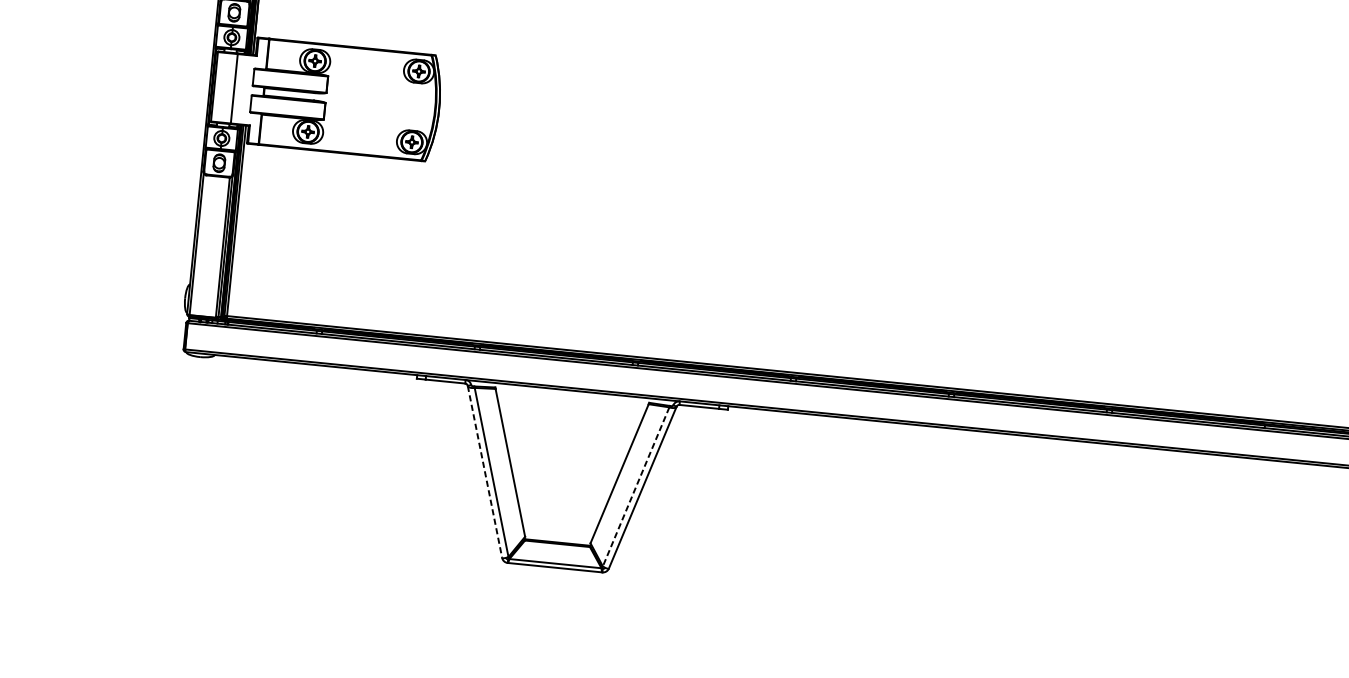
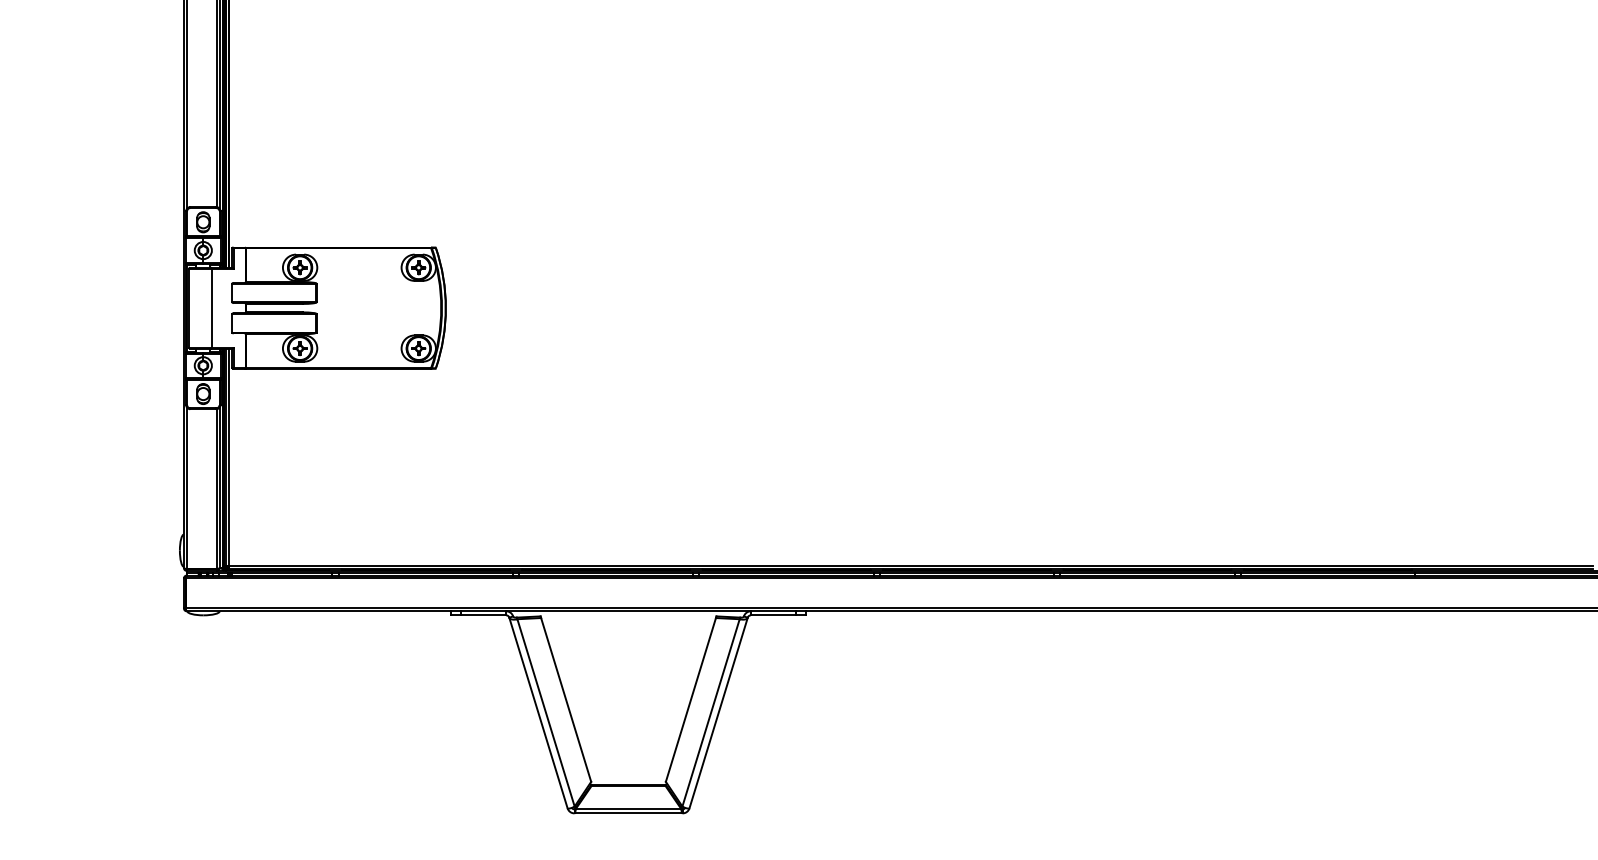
line: (485, 471) -> (538, 712), dashed -> solid
line: (636, 486) -> (711, 712), dashed -> solid

